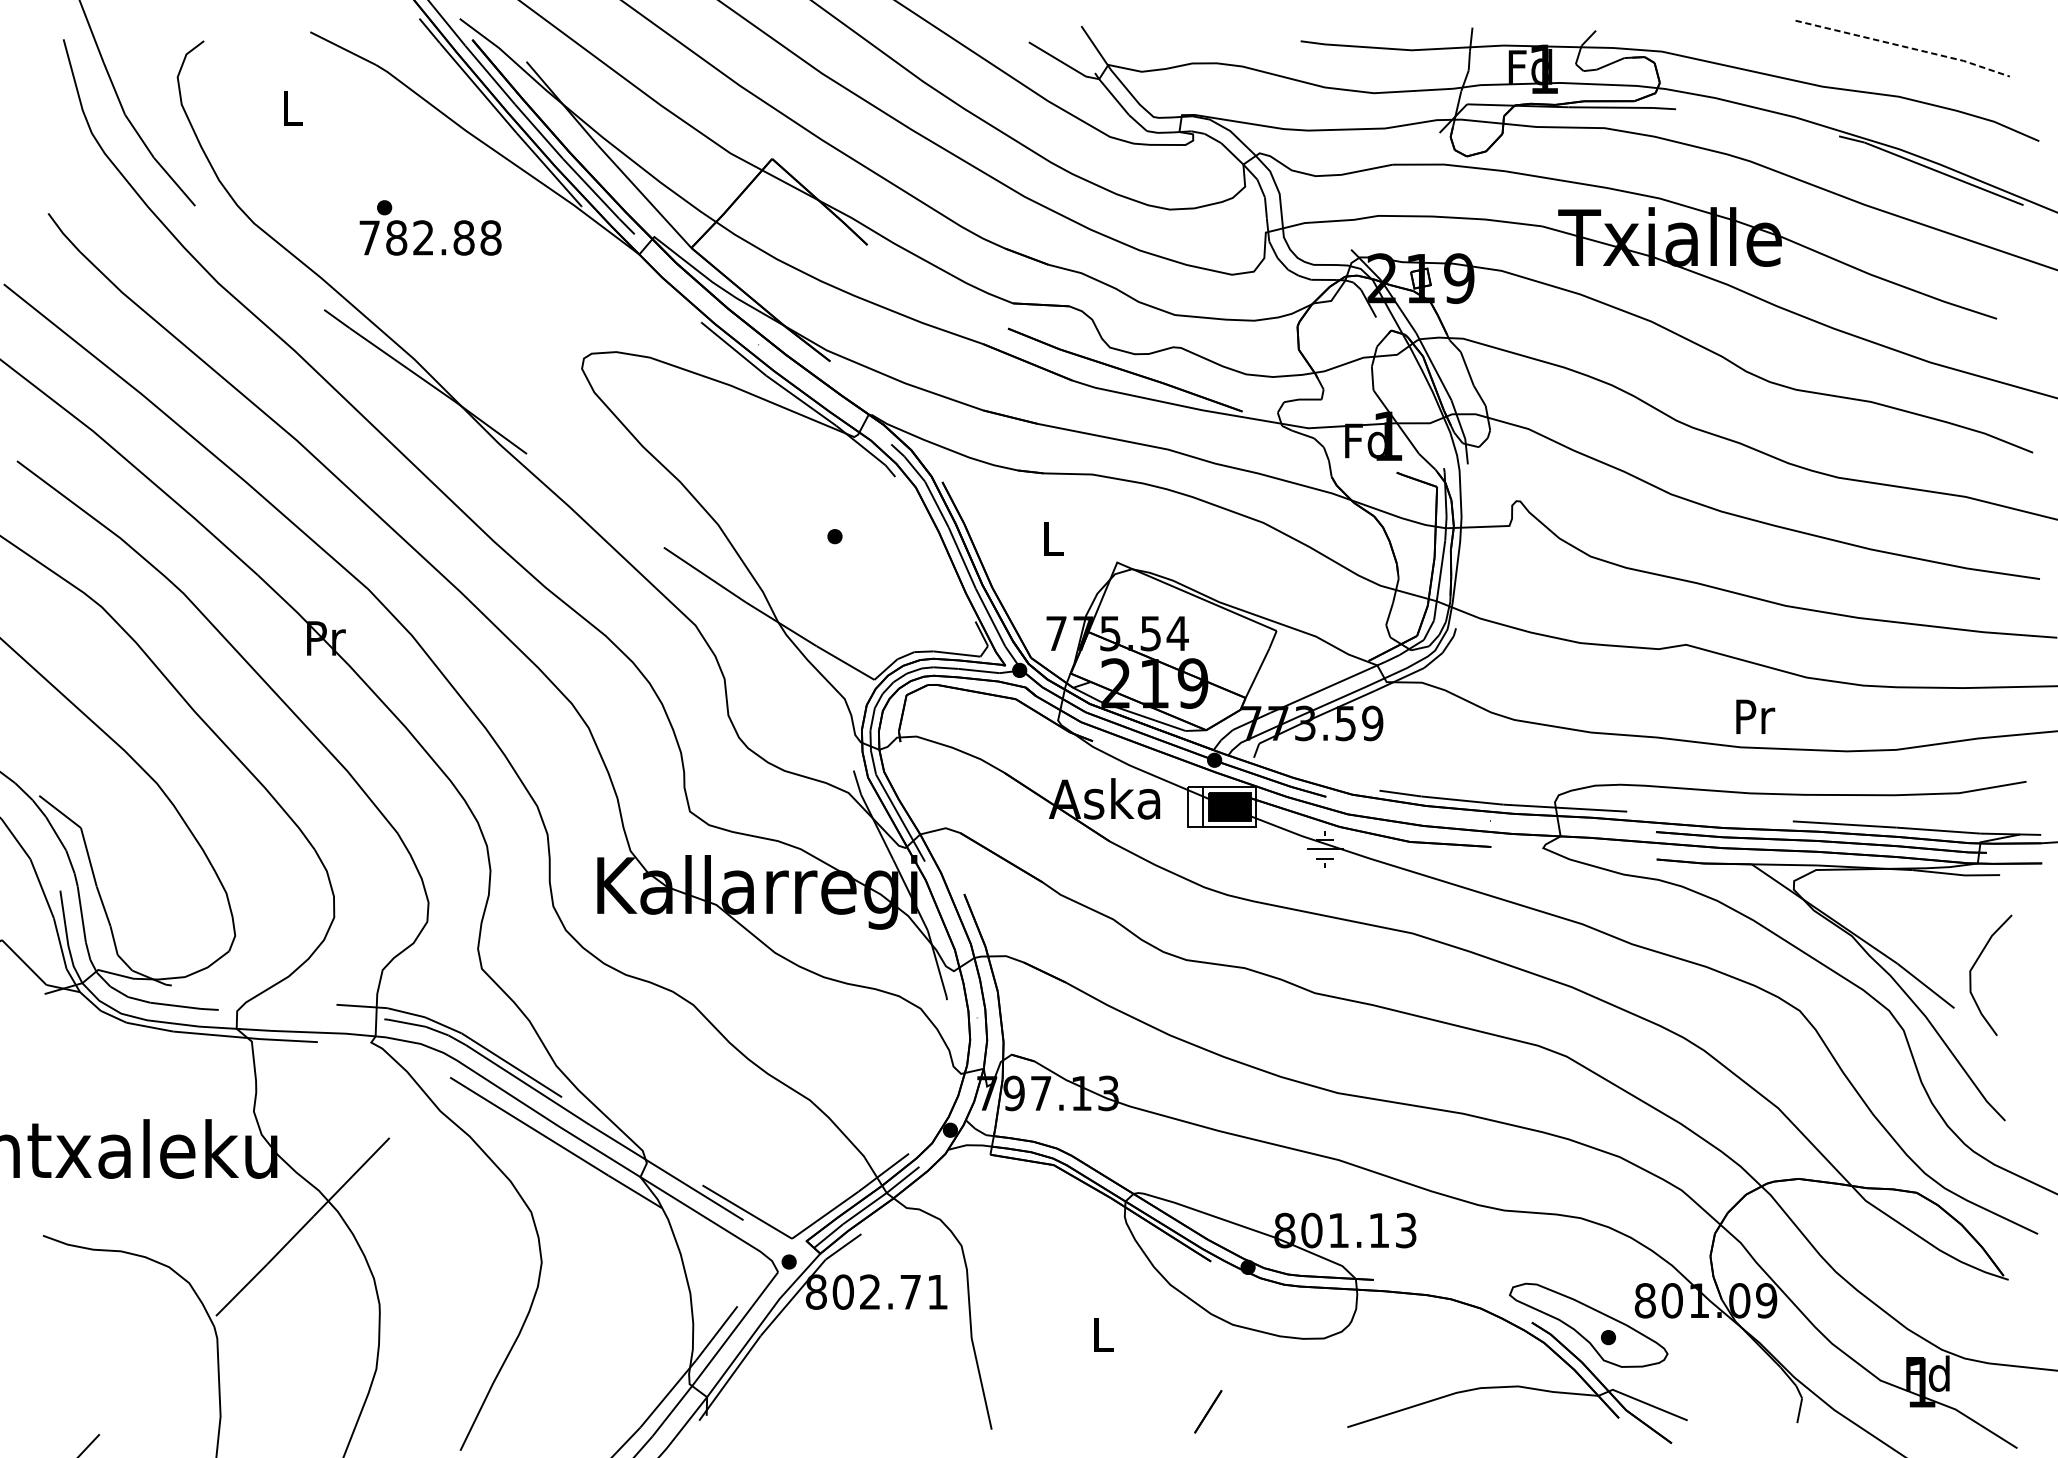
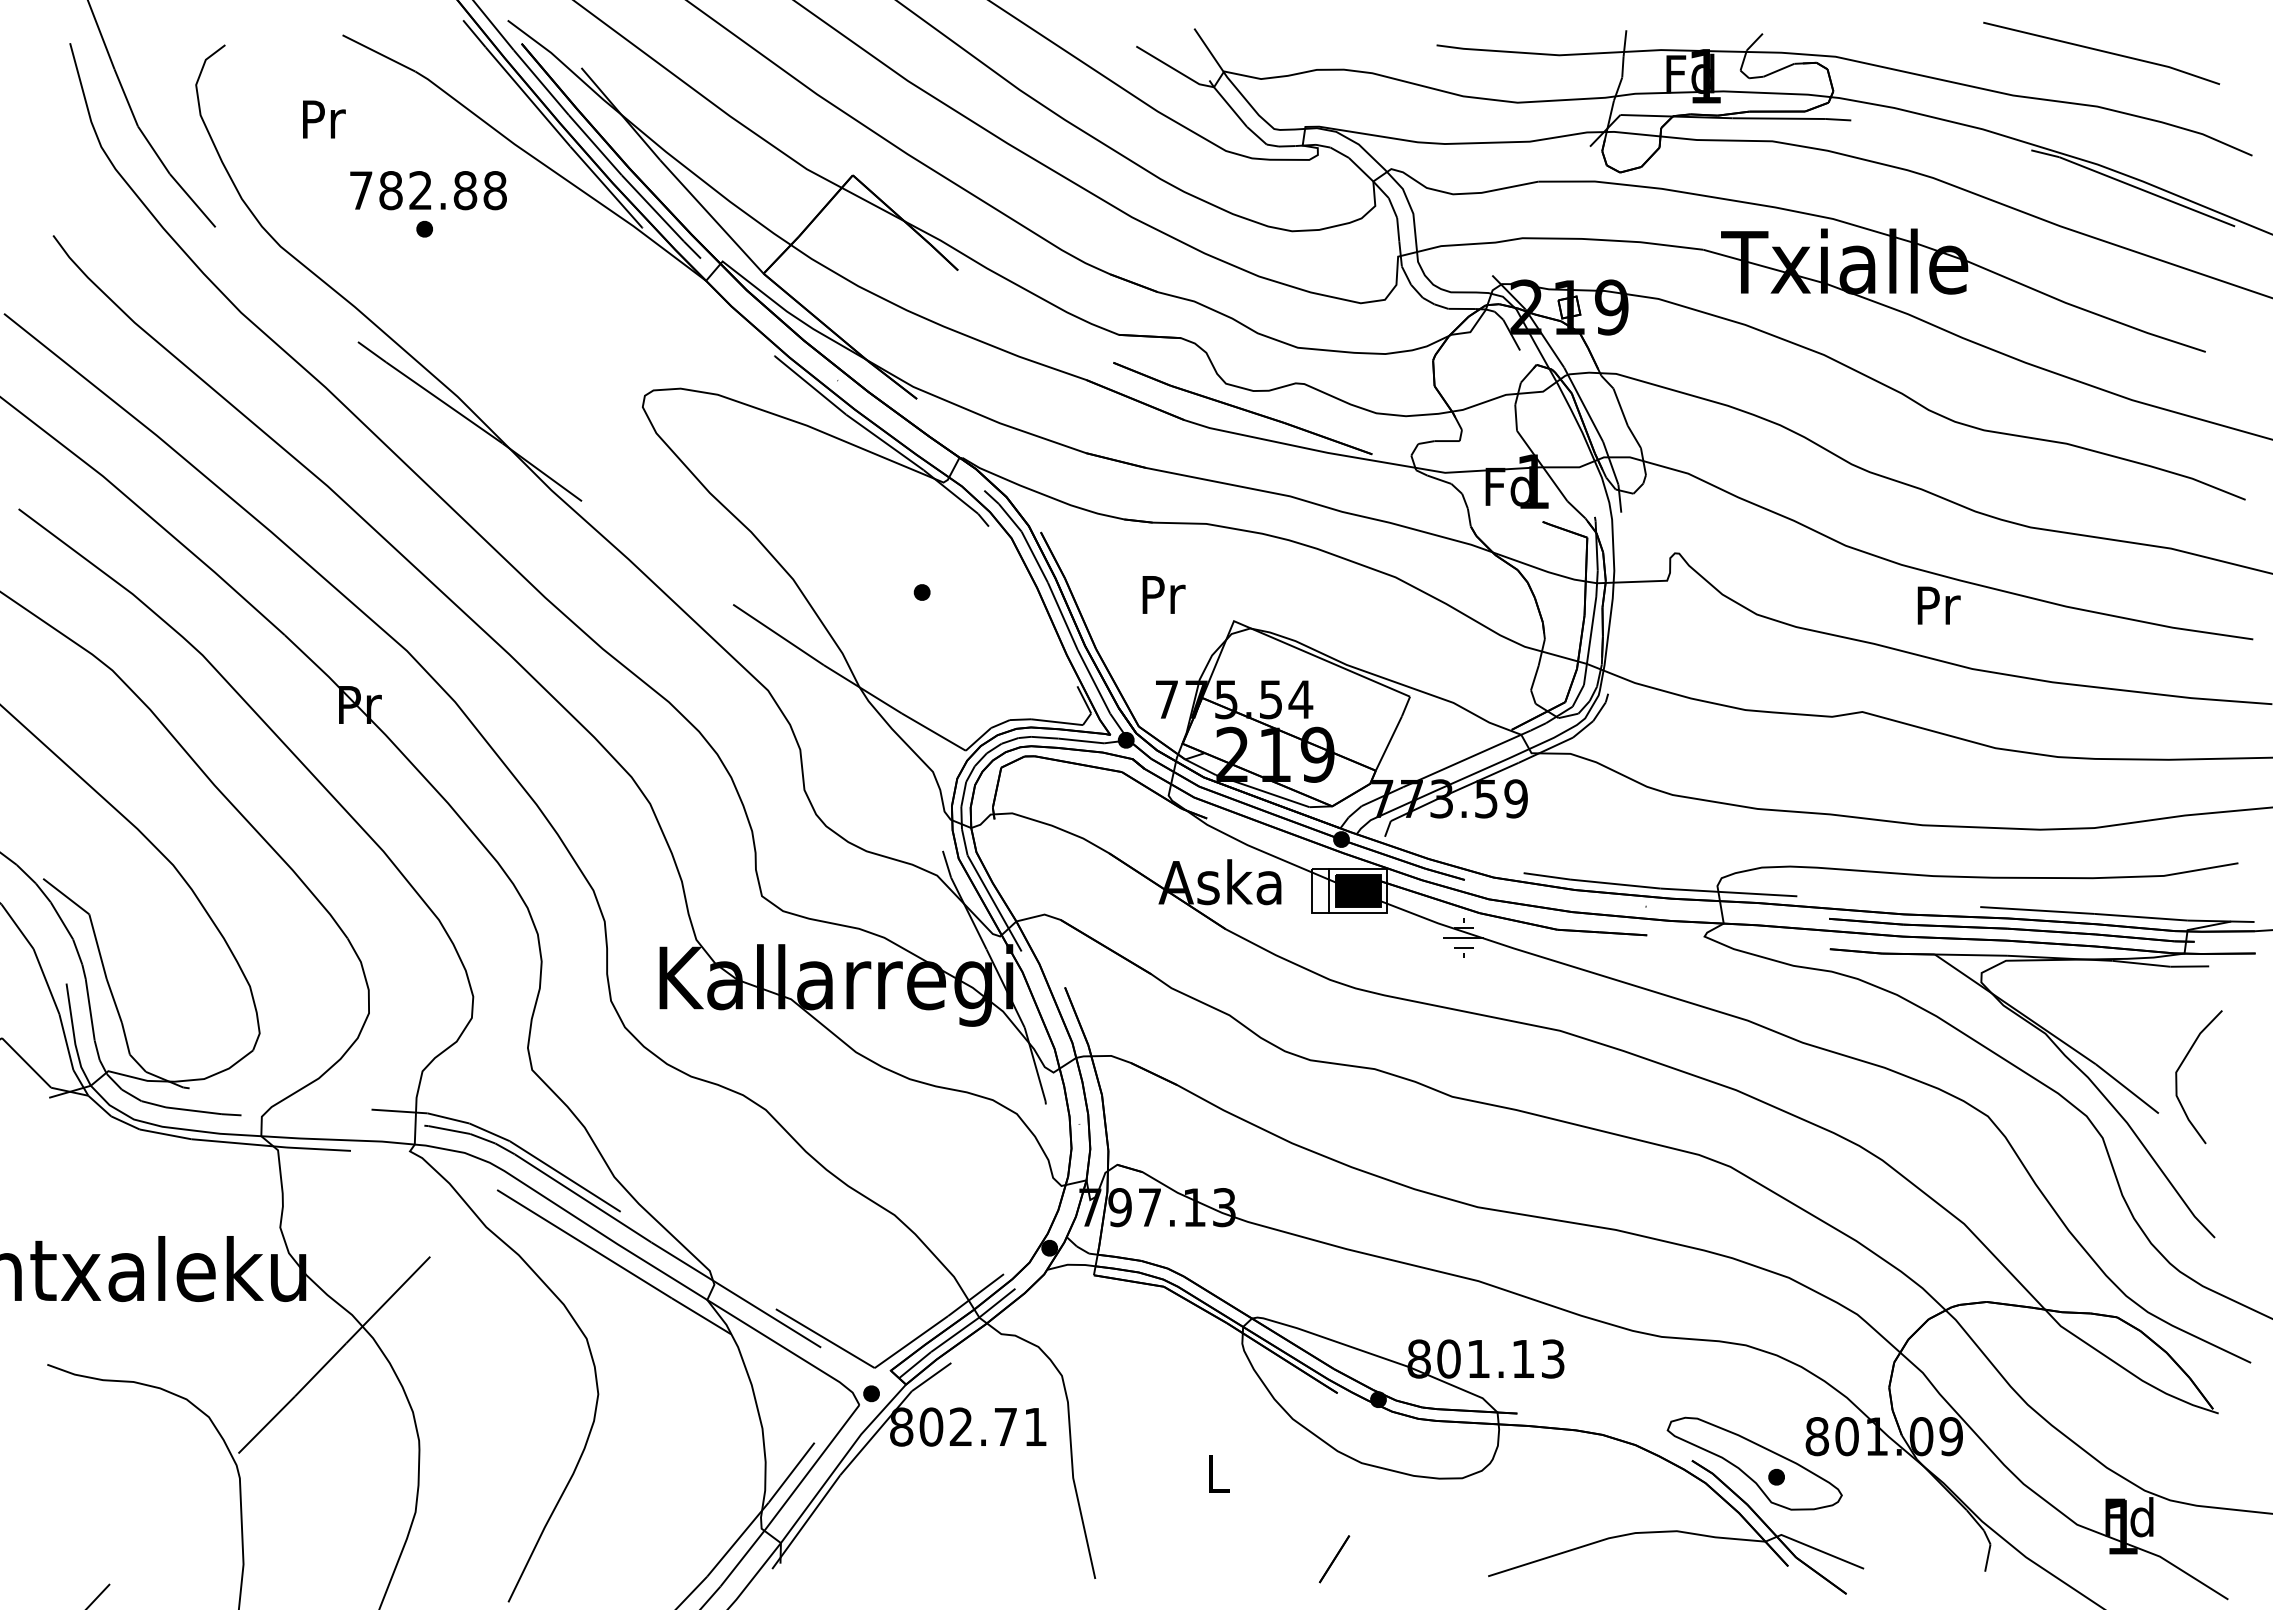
line: (1903, 46) -> (2102, 51), dashed -> solid
text: (293, 108) -> (324, 119), L -> Pr
text: (430, 237) -> (428, 190), moved
text: (1053, 538) -> (1163, 594), L -> Pr
text: (1755, 716) -> (1938, 605), moved

